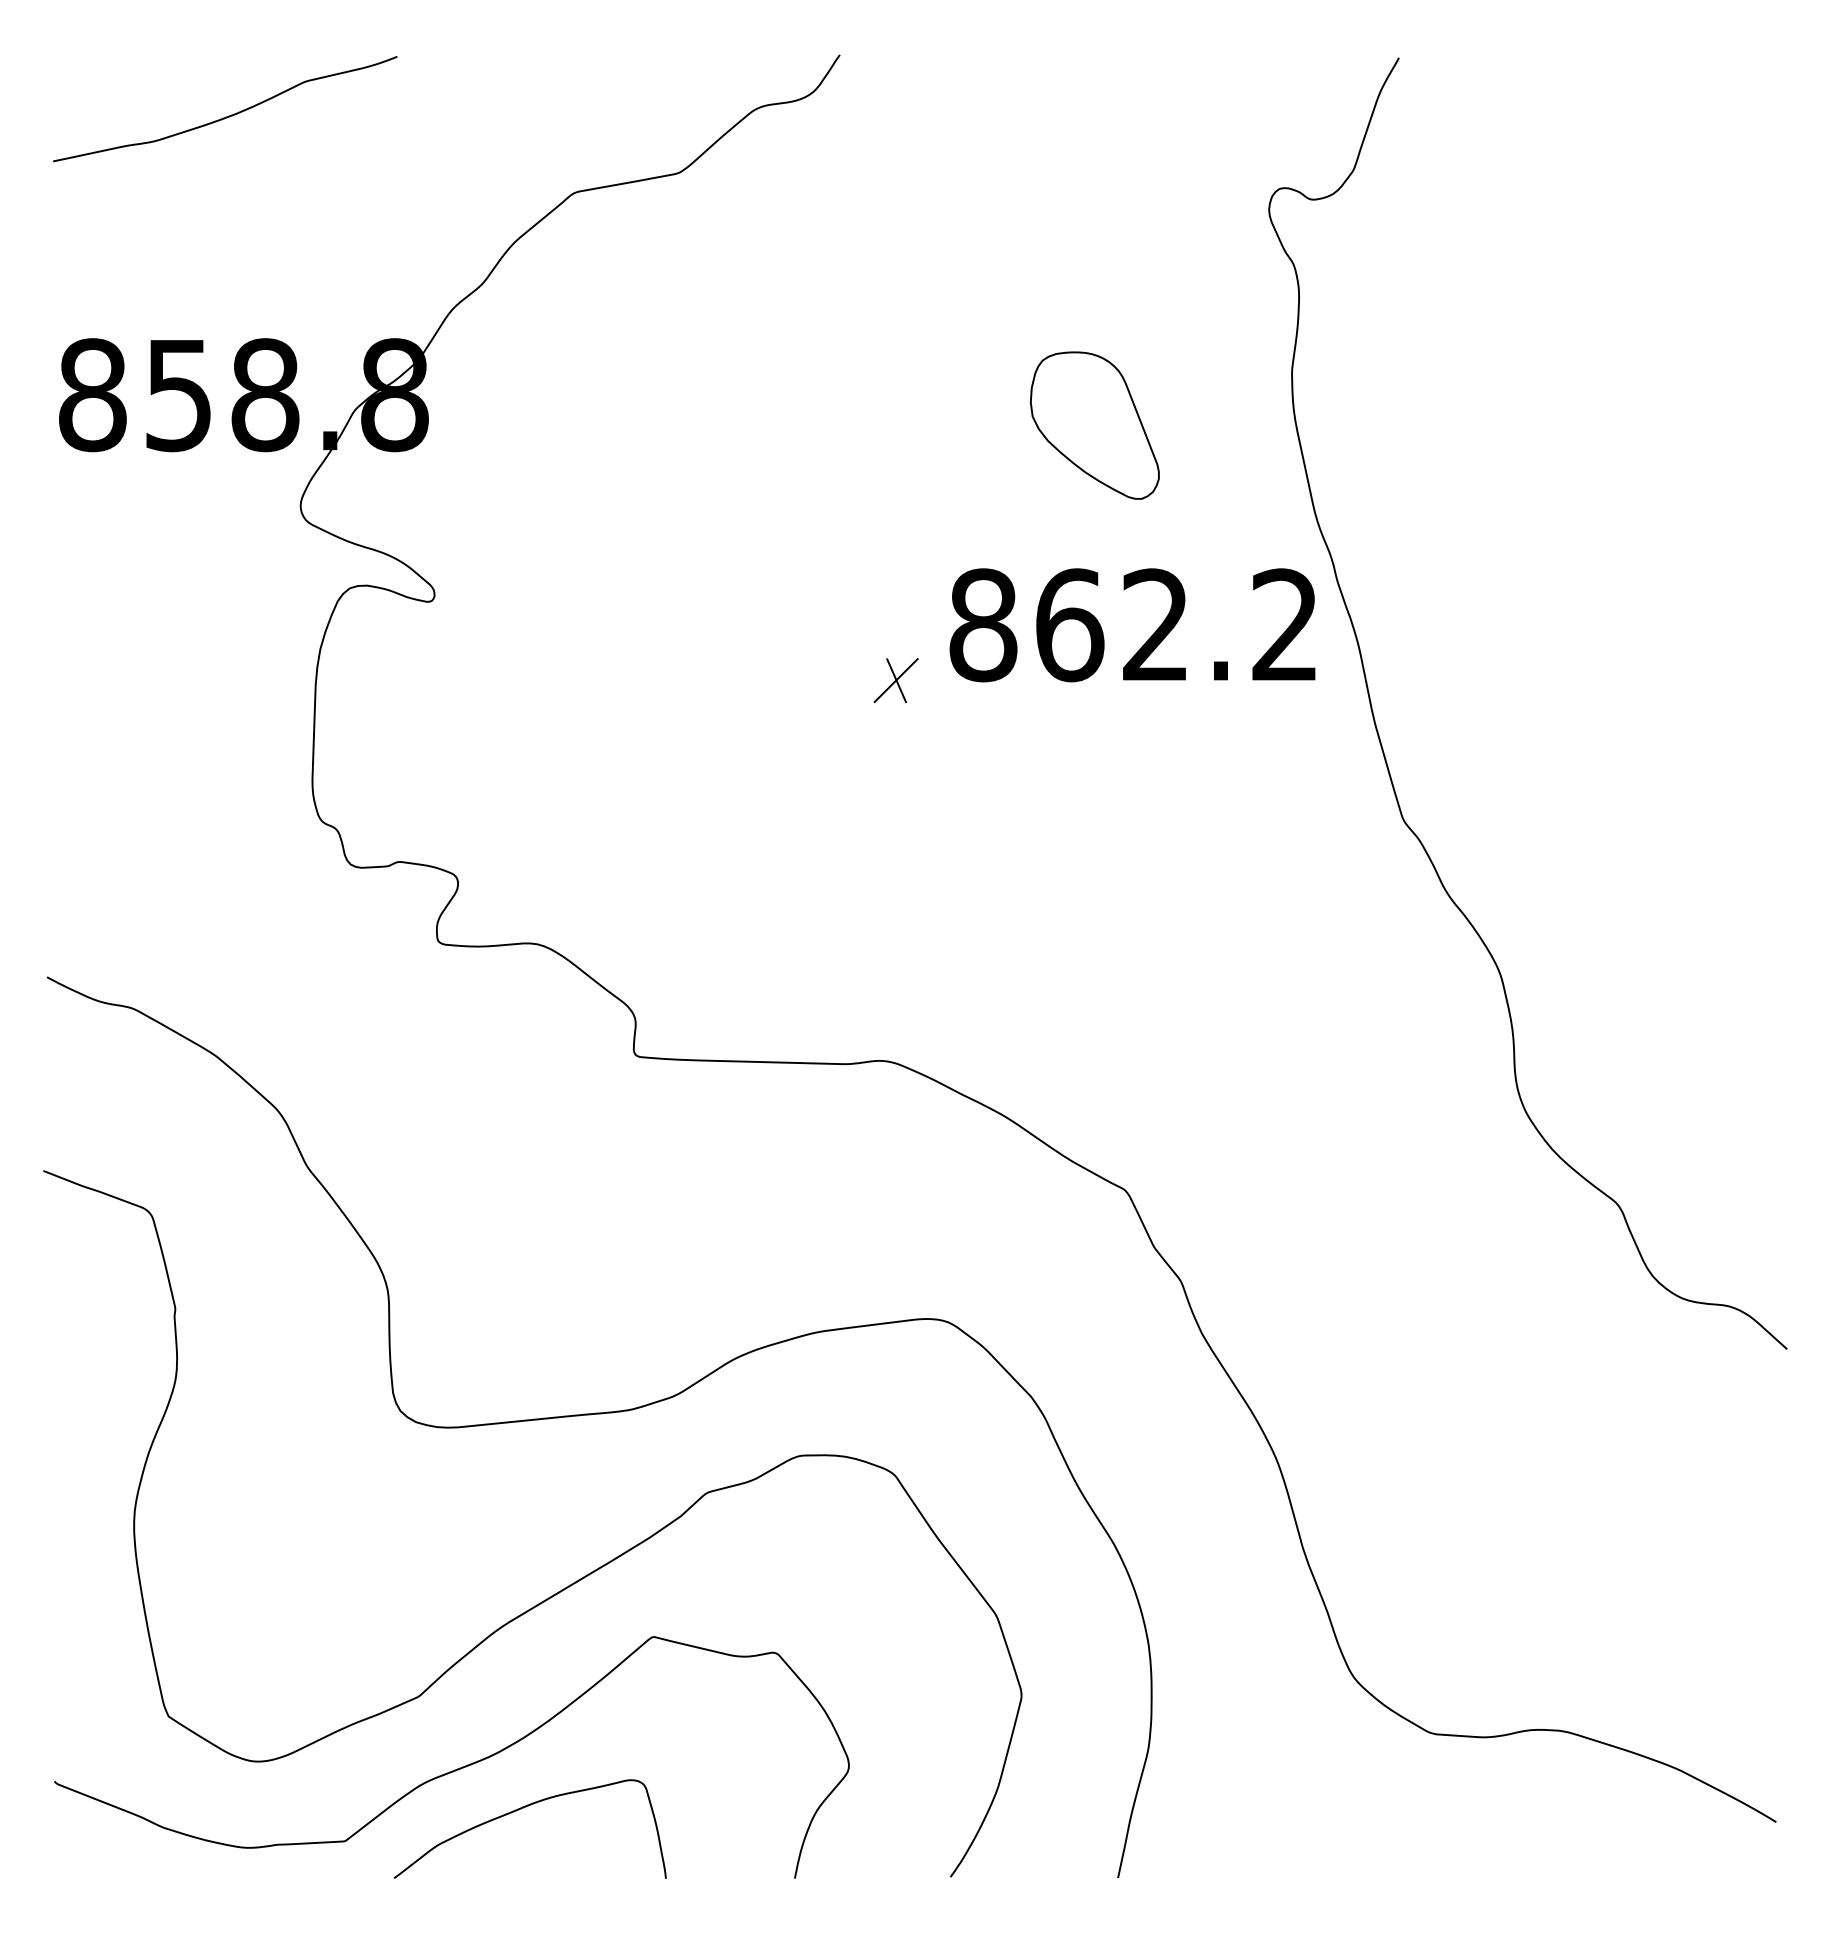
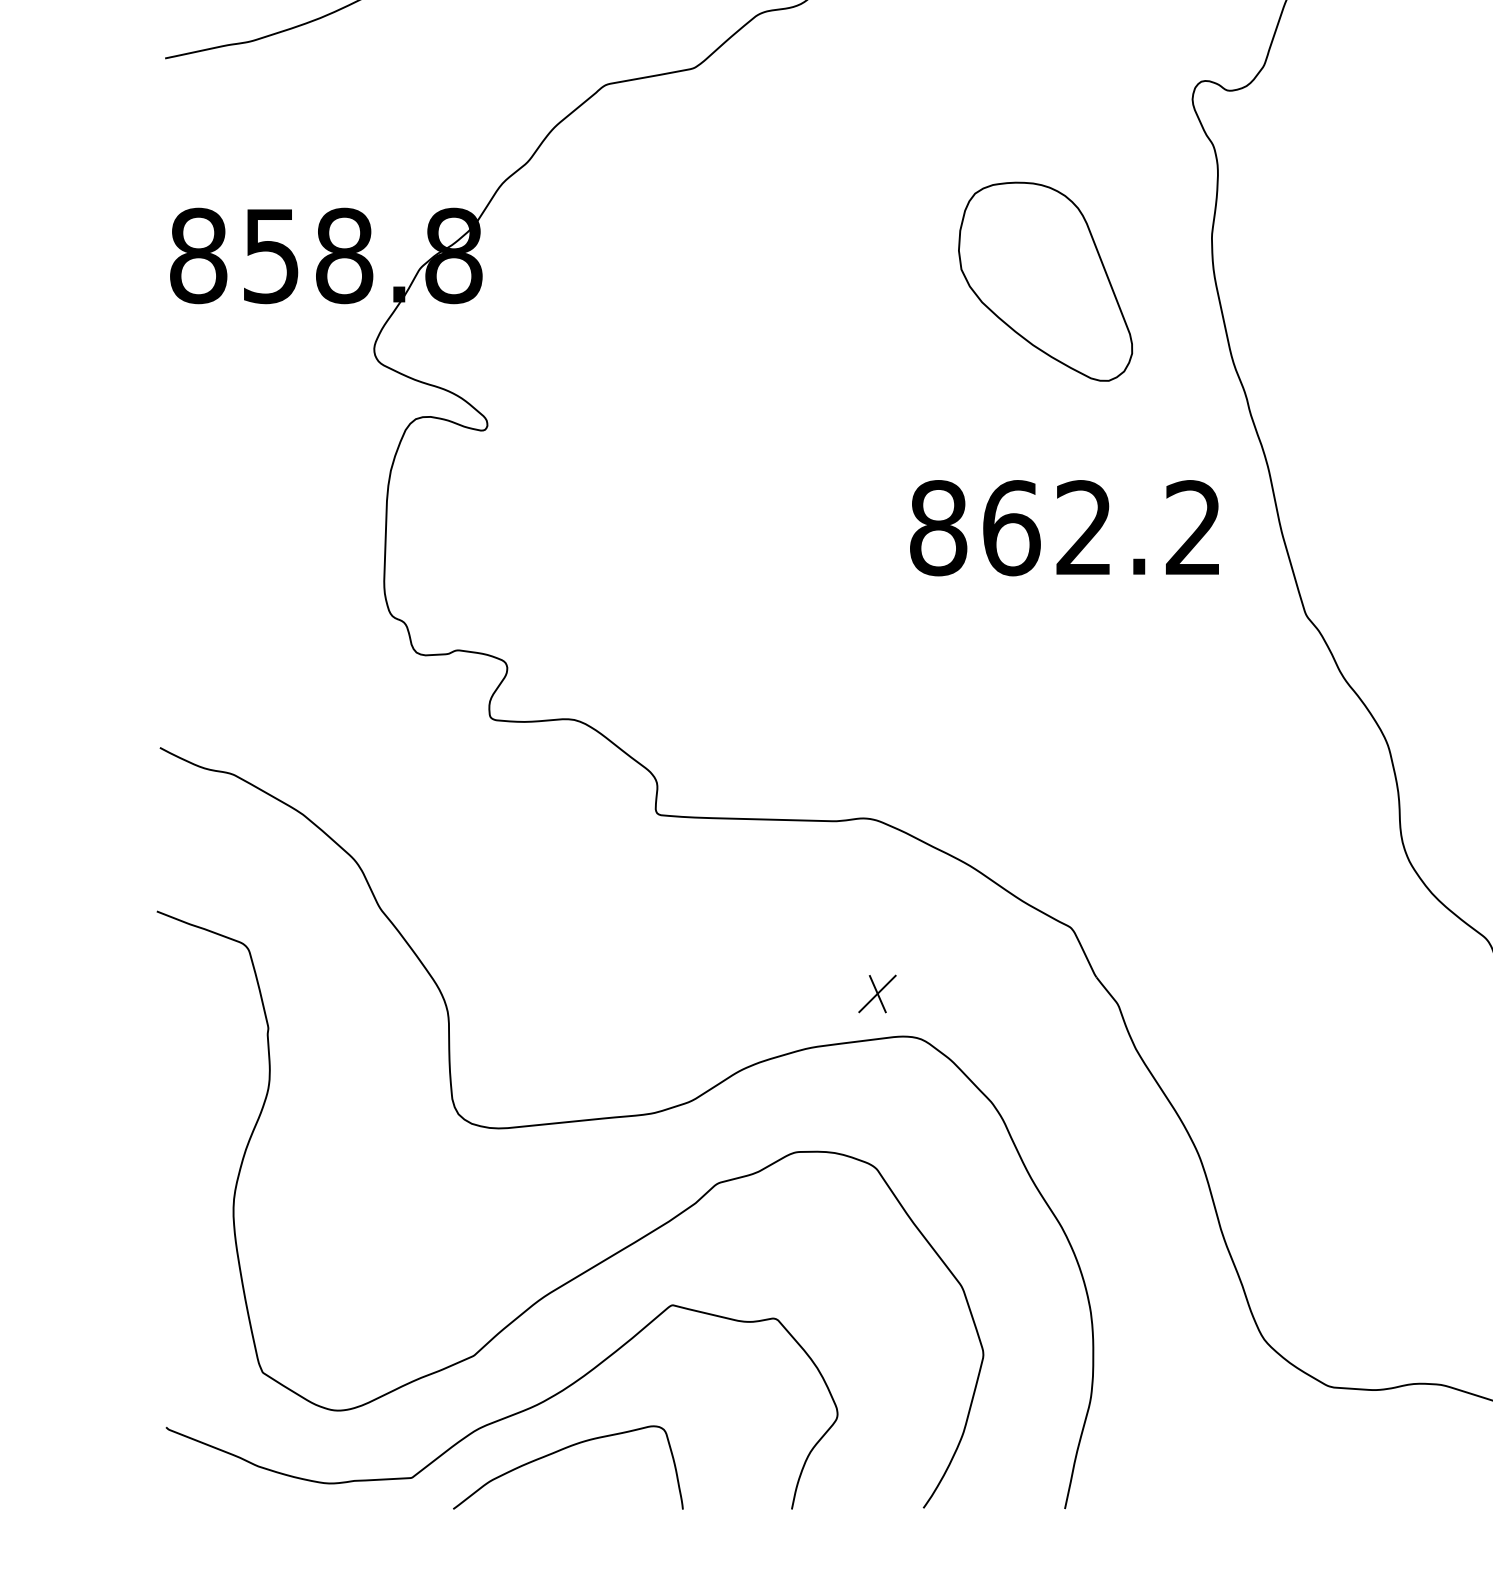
part: (1094, 425) -> (1045, 281), size x1.6
text: (1132, 625) -> (1064, 528), moved
part: (895, 680) -> (876, 993), moved

